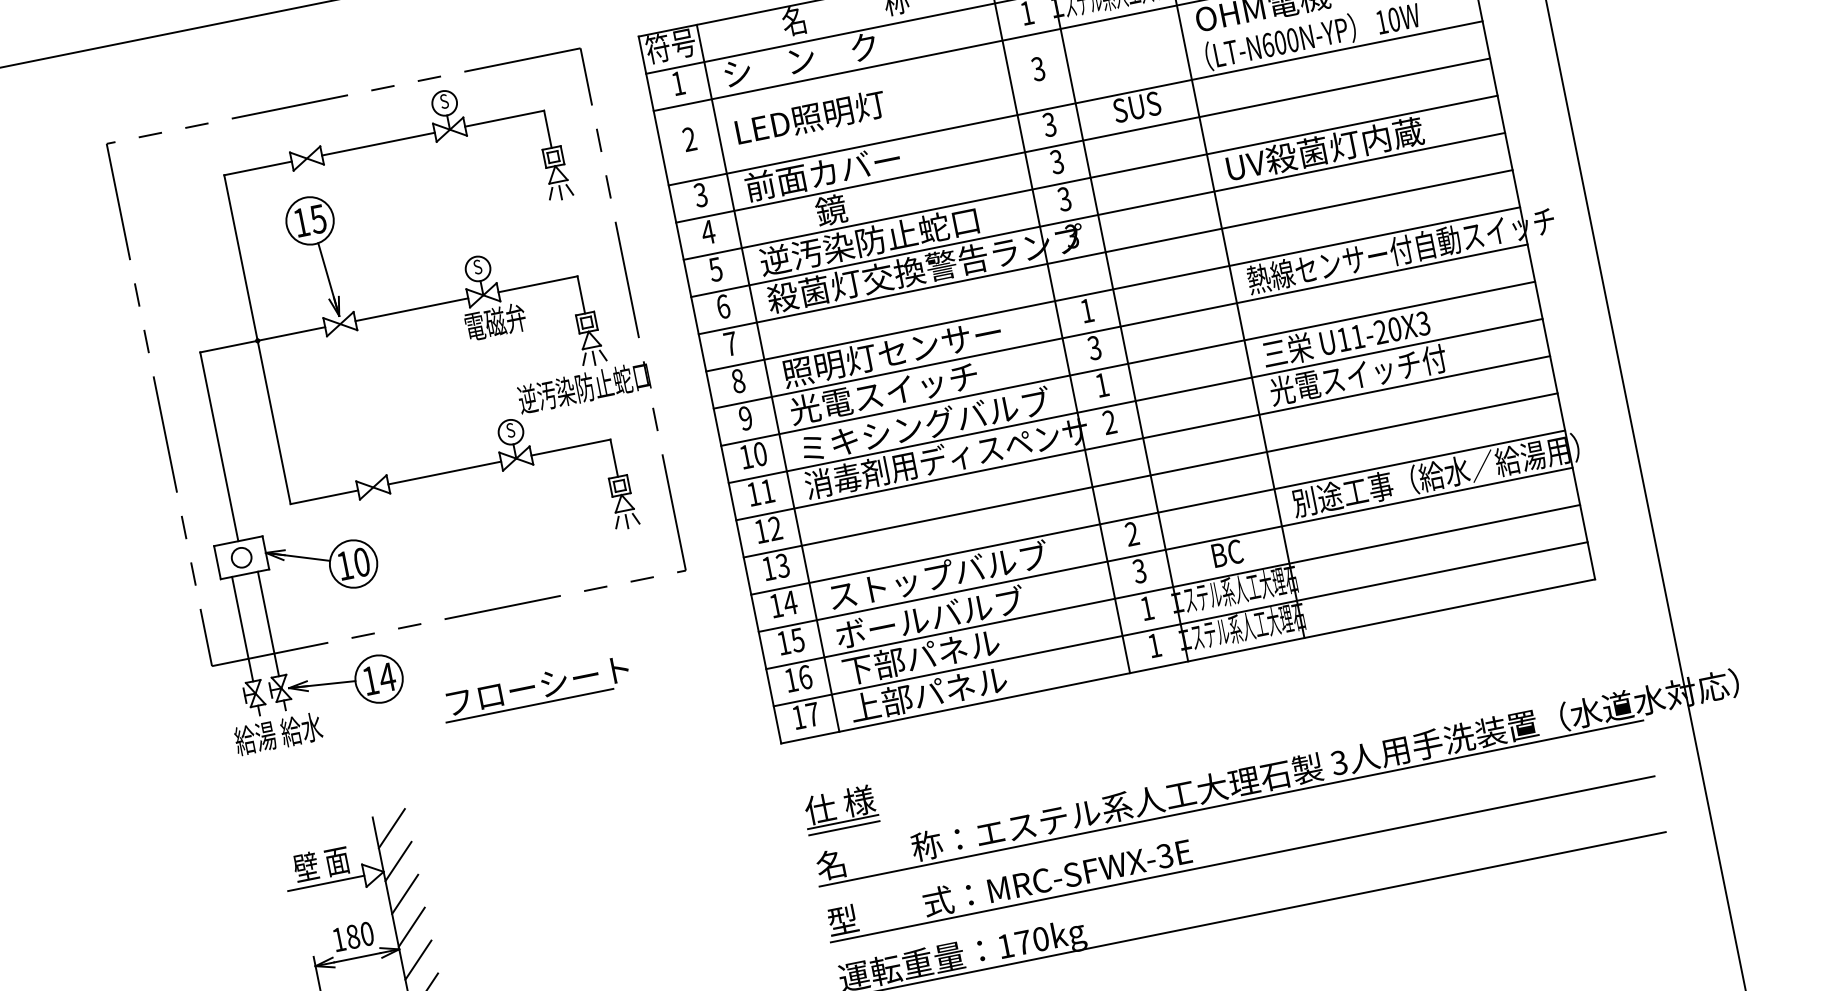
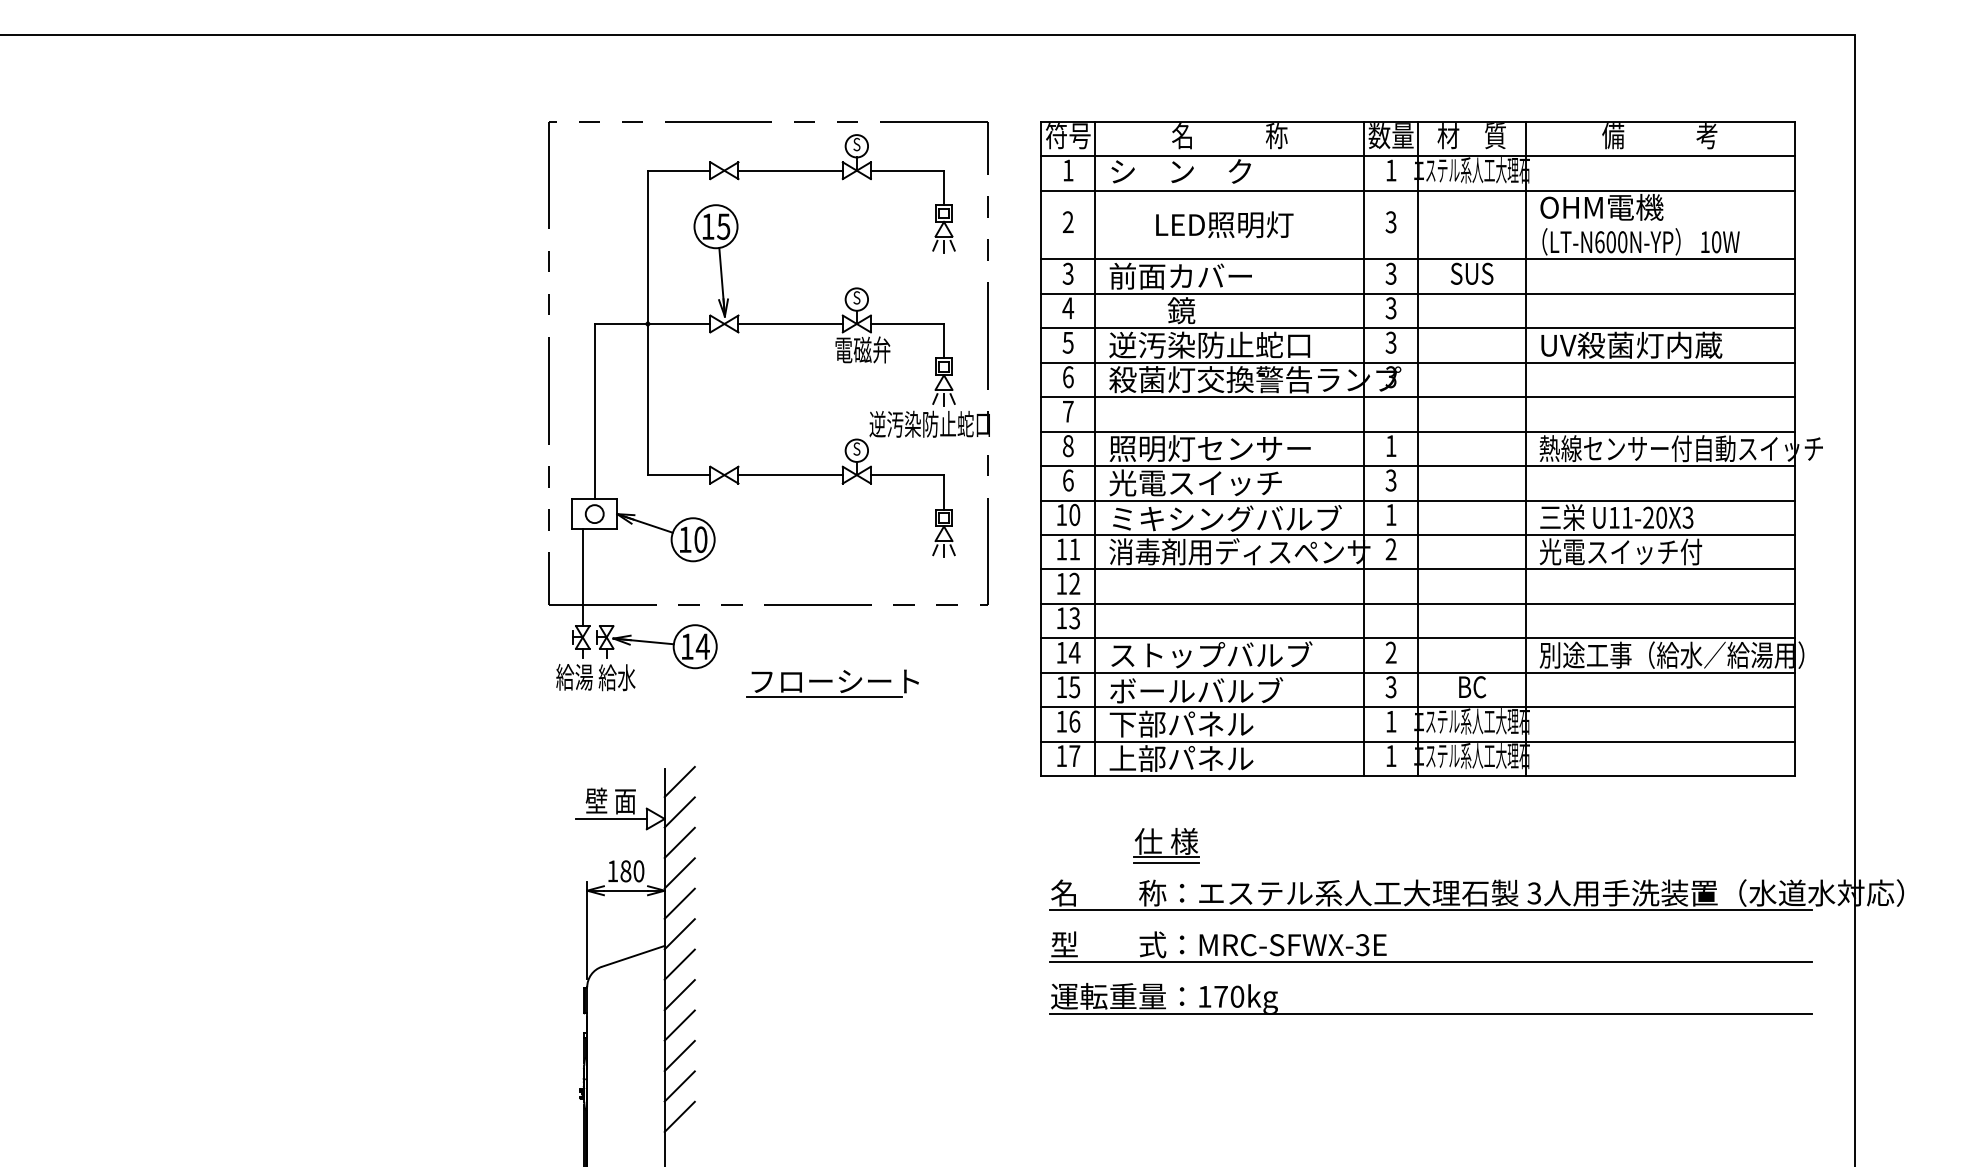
text: (810, 117) -> (1224, 224), moved
text: (745, 418) -> (1067, 480), 9 -> 6
line: (268, 623) -> (606, 577), removed
part: (840, 809) -> (1166, 845), moved

